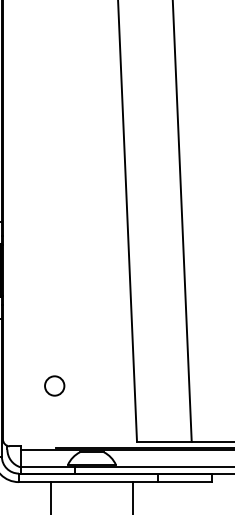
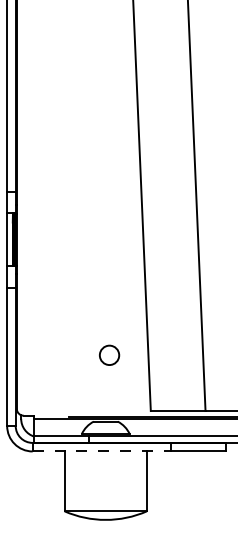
circle: (54, 385) -> (109, 354), moved
line: (88, 482) -> (102, 451), solid -> dashed

